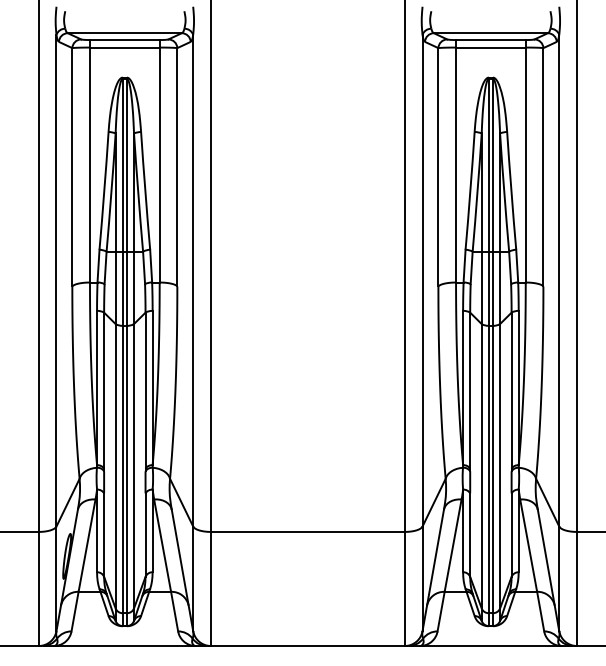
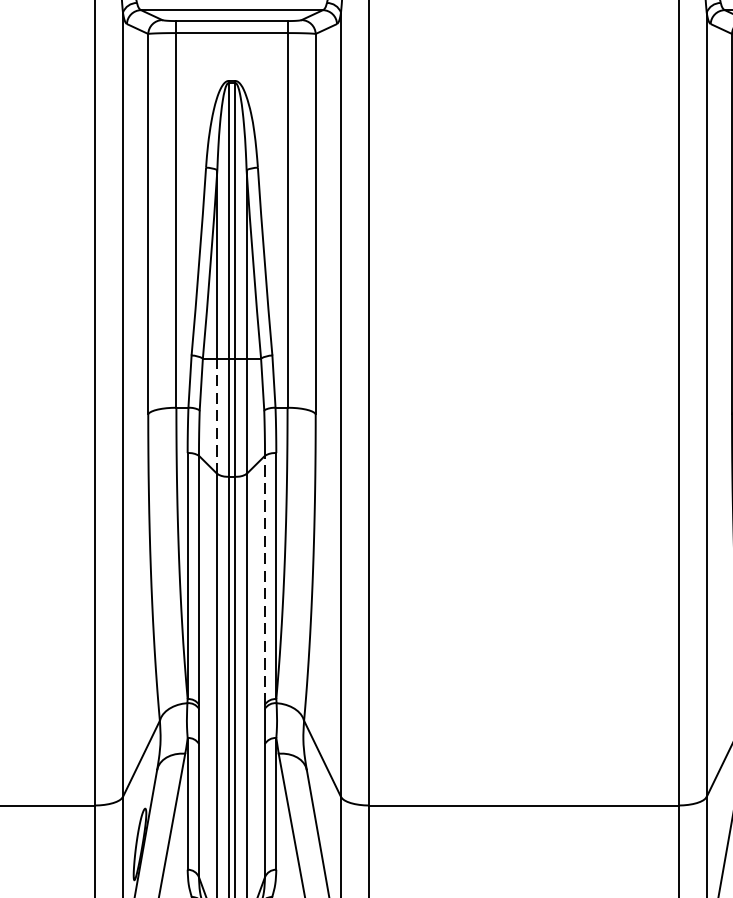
line: (115, 287) -> (217, 415), solid -> dashed
line: (145, 390) -> (264, 579), solid -> dashed

